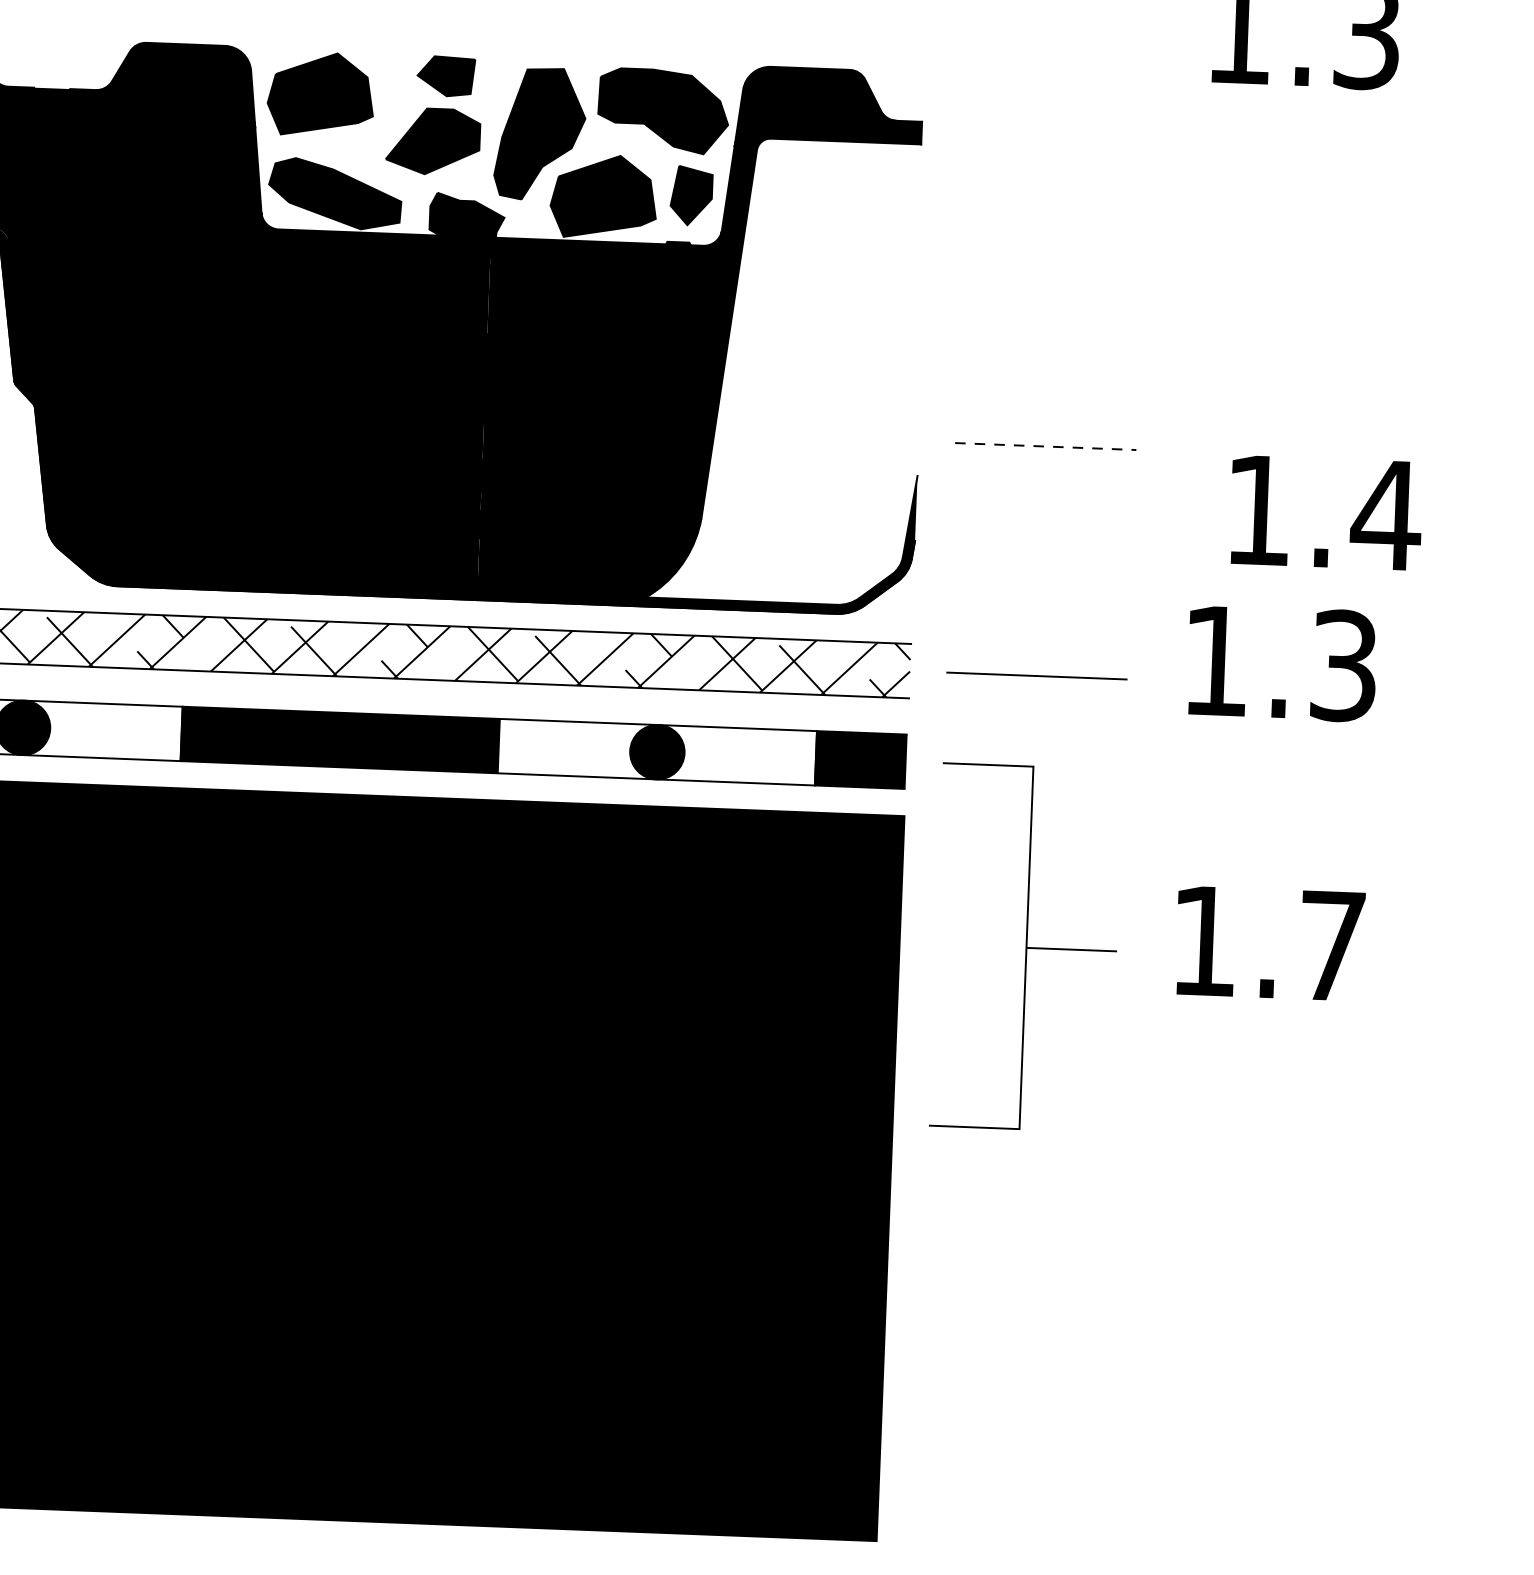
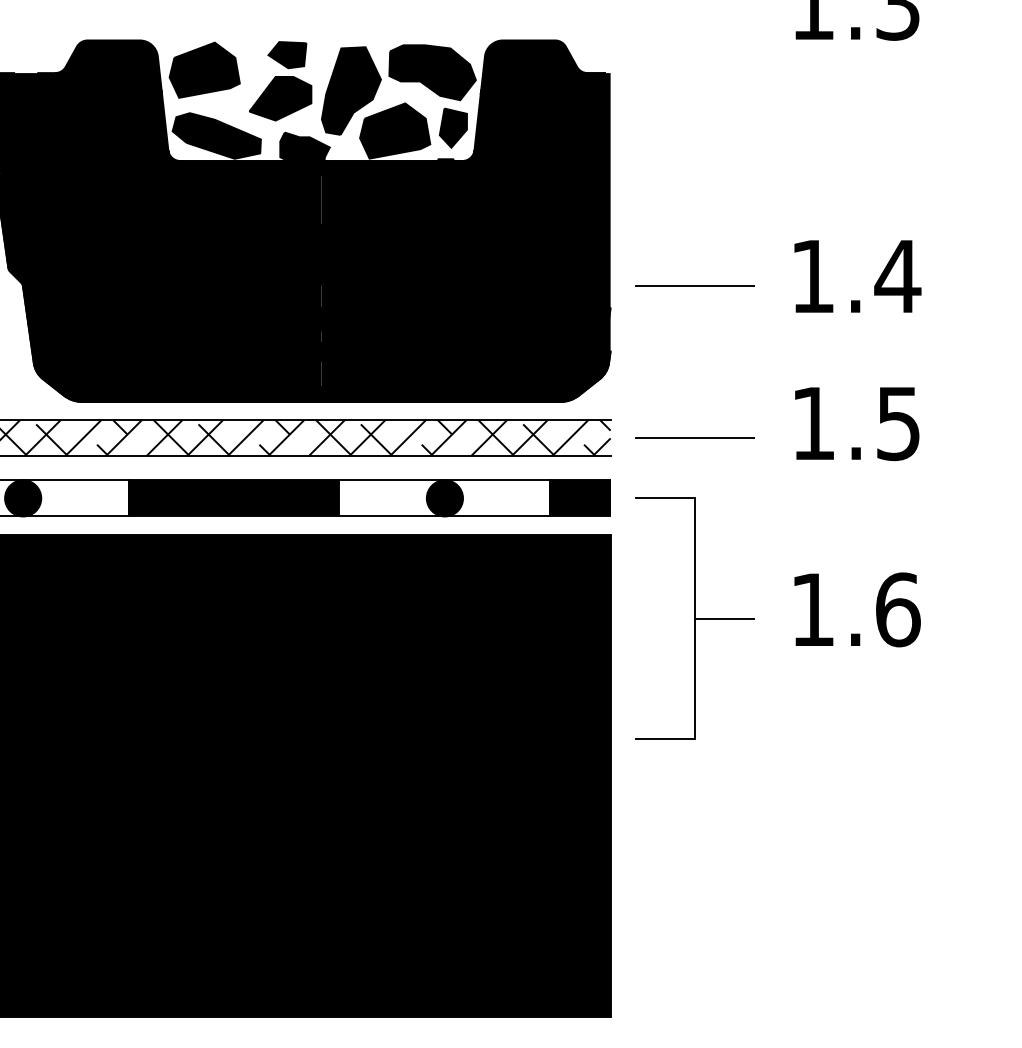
fill: (787, 359) -> (521, 234), added
line: (1046, 446) -> (695, 285), dashed -> solid
text: (1325, 512) -> (857, 276), moved
text: (1343, 665) -> (898, 423), 1.3 -> 1.5
text: (1333, 945) -> (898, 609), 1.7 -> 1.6

